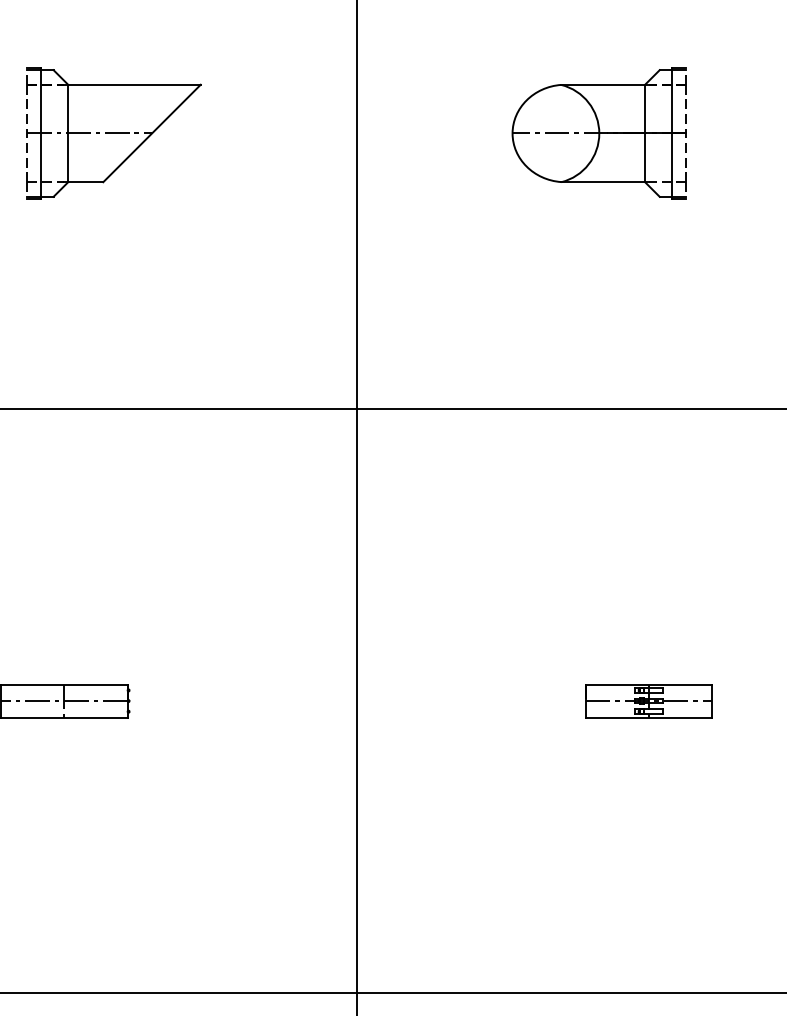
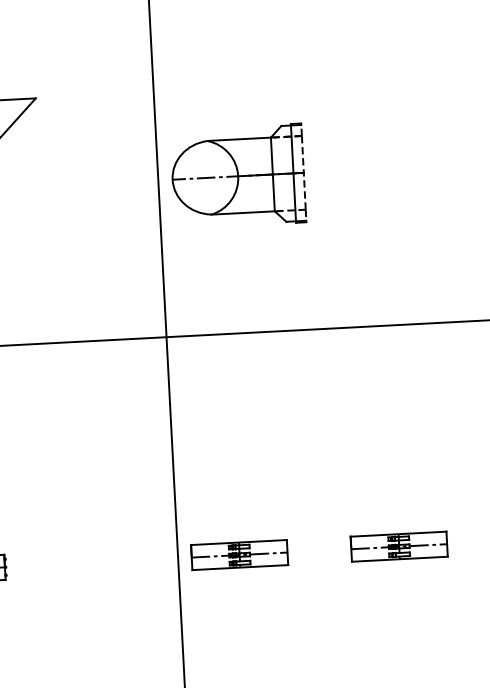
part: (598, 133) -> (237, 176), moved
part: (437, 701) -> (239, 555), added

